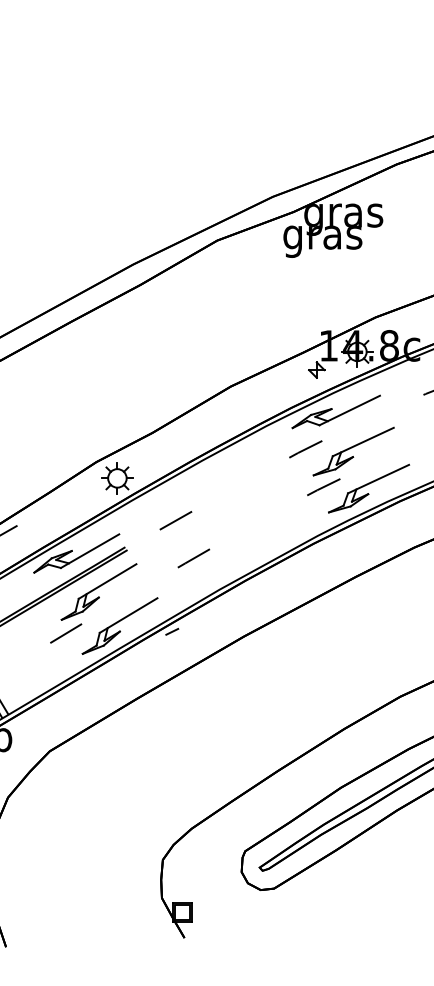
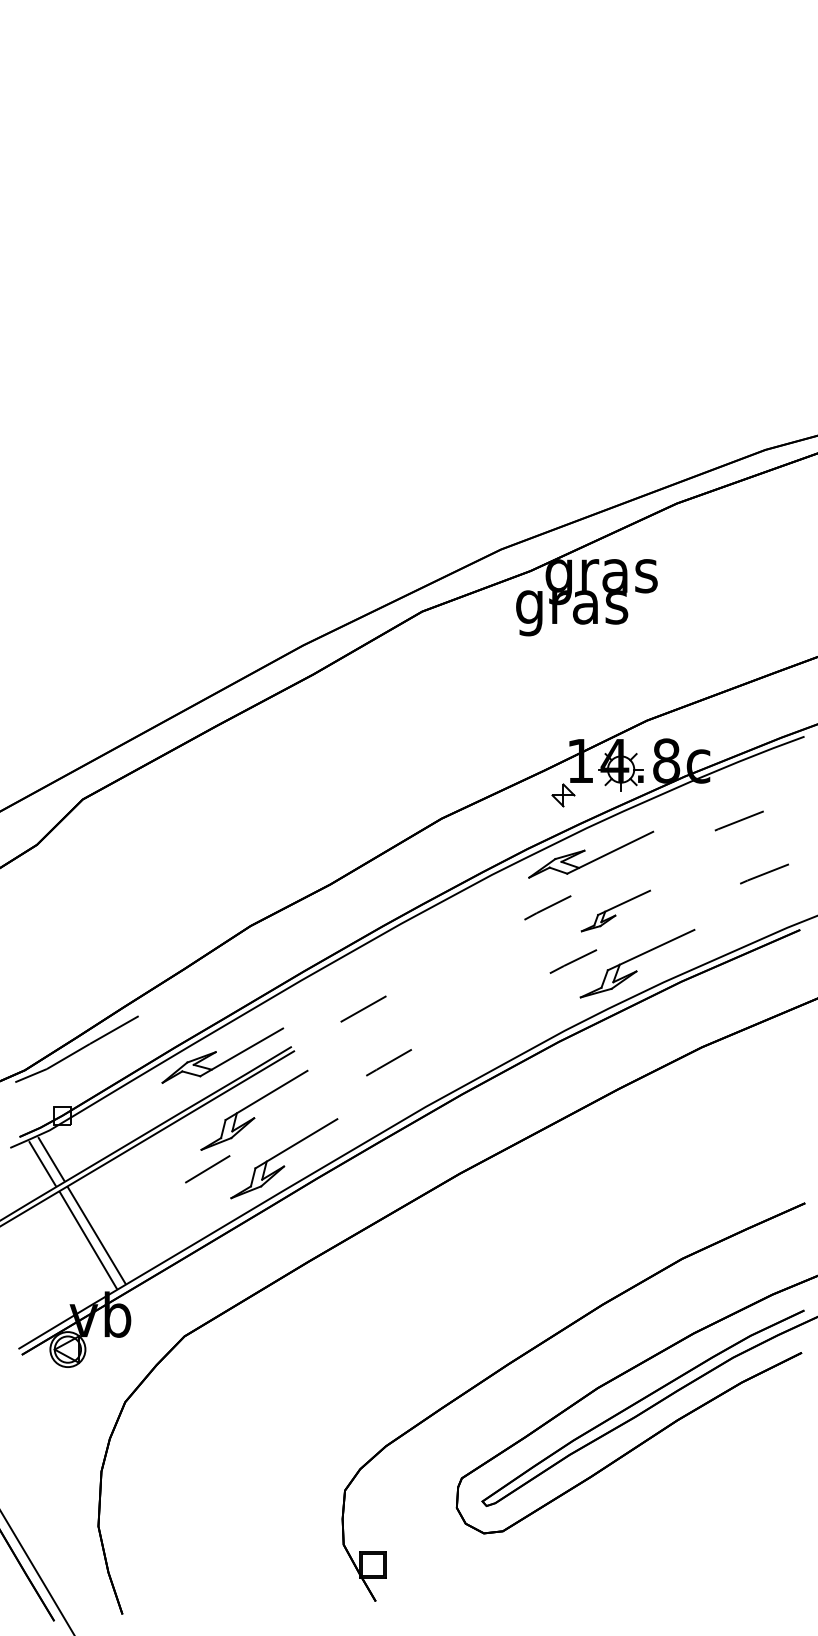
part: (353, 451) -> (615, 910), size x0.6
part: (117, 477) -> (280, 948), removed
line: (171, 631) -> (357, 1166), removed

